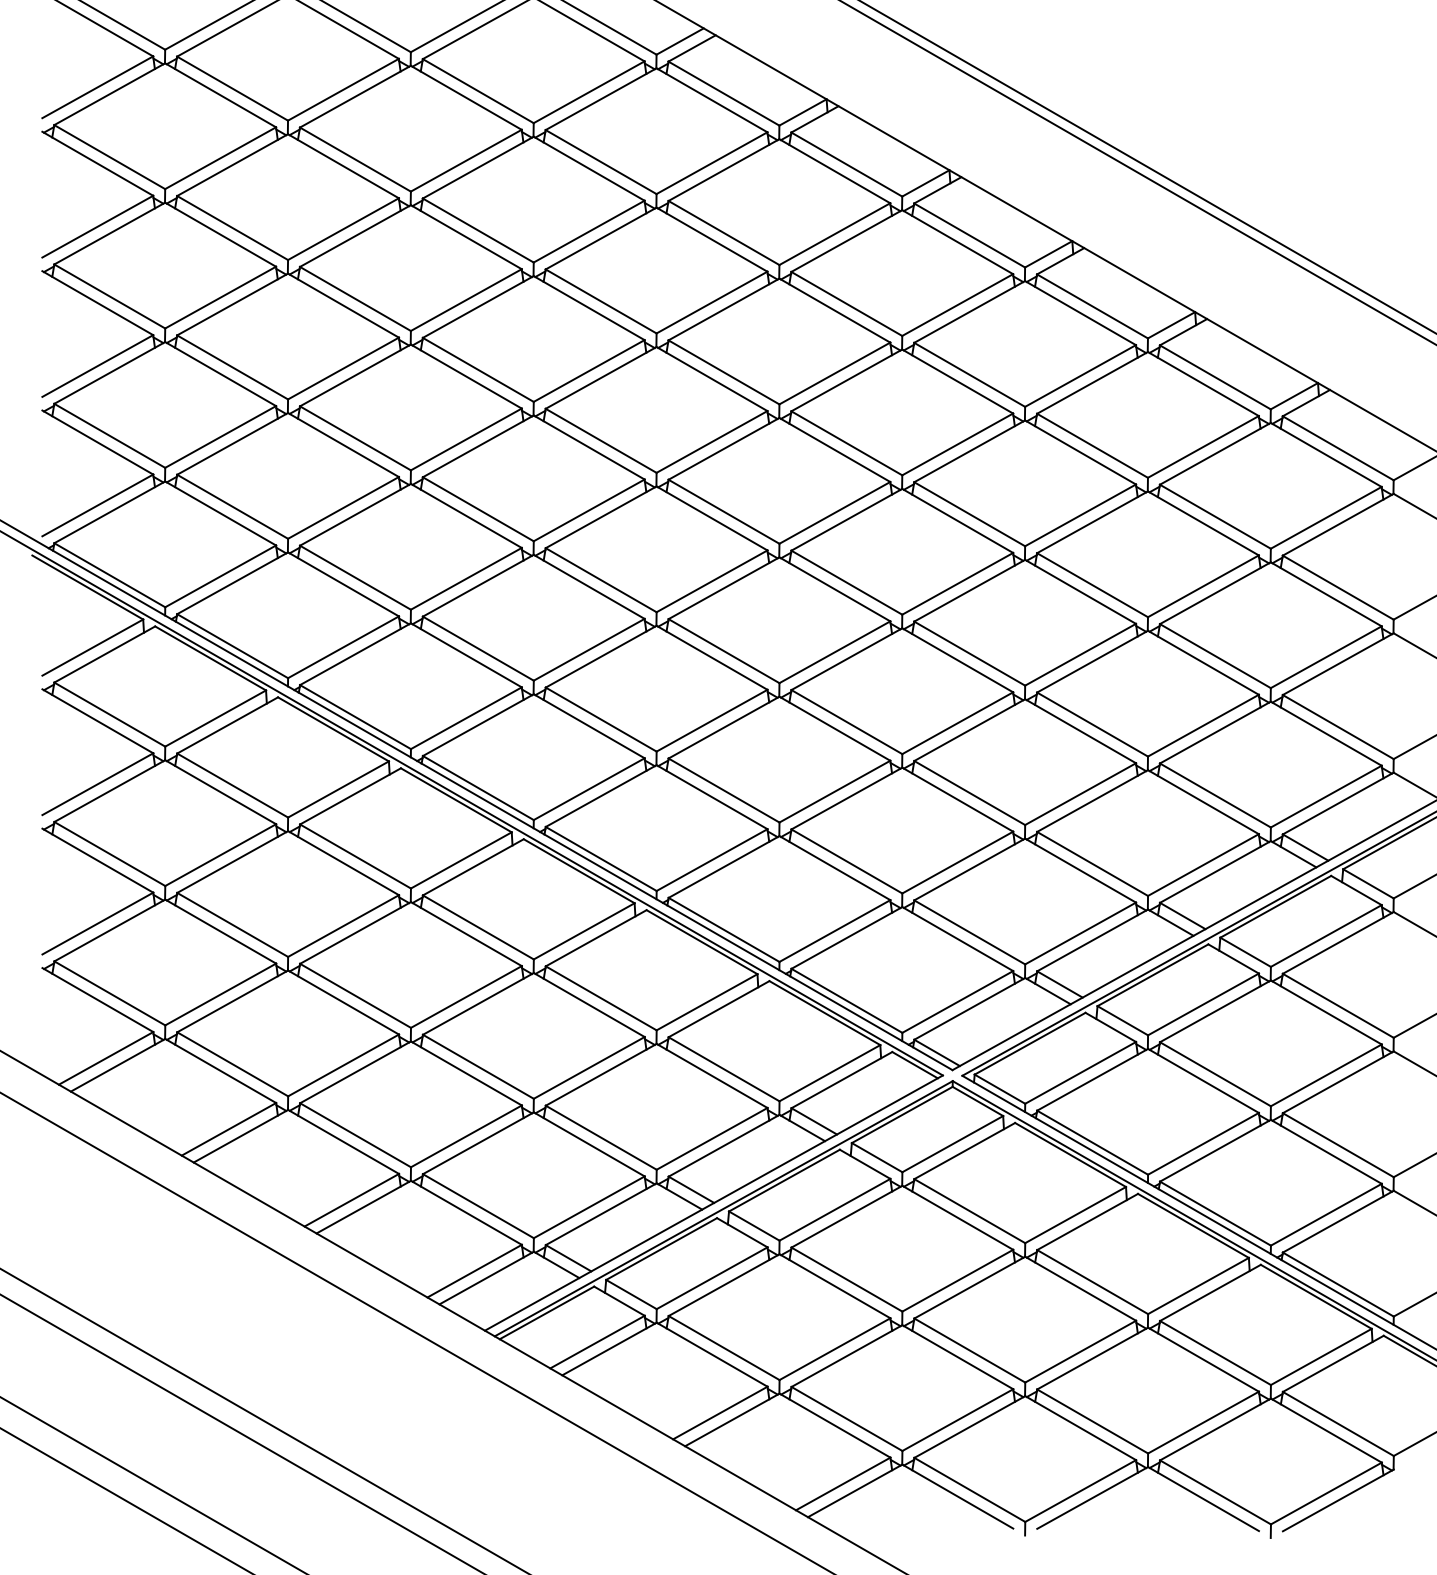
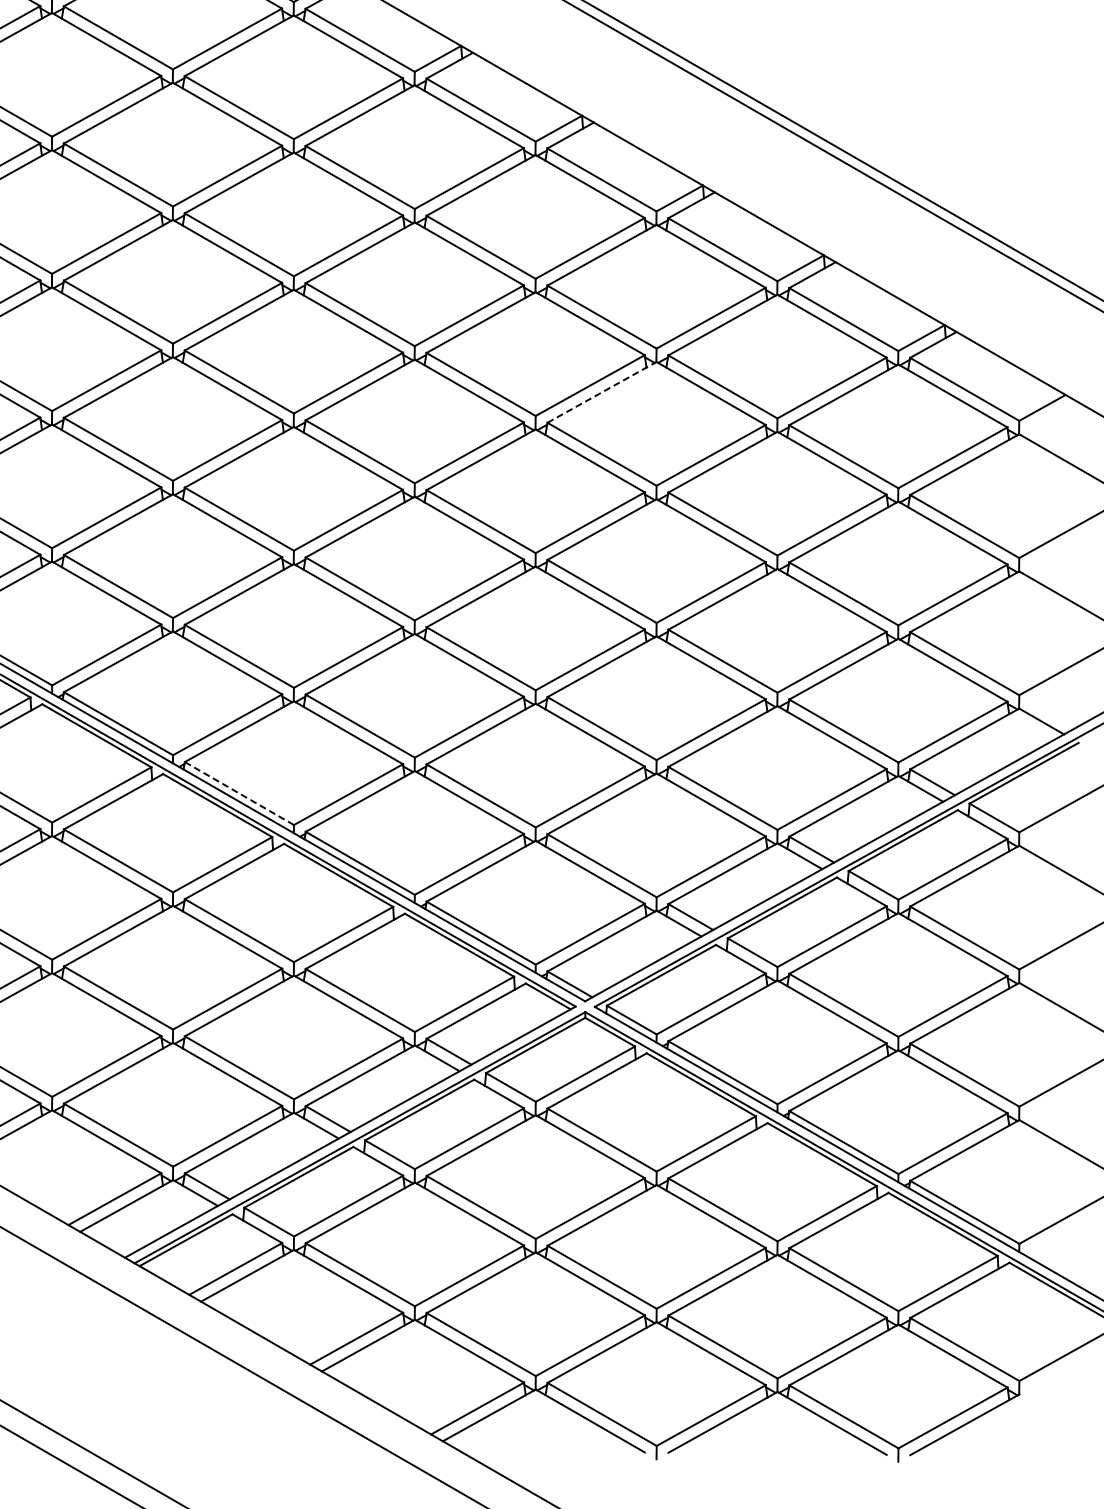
line: (970, 451) -> (602, 392), solid -> dashed
line: (601, 859) -> (239, 794), solid -> dashed

